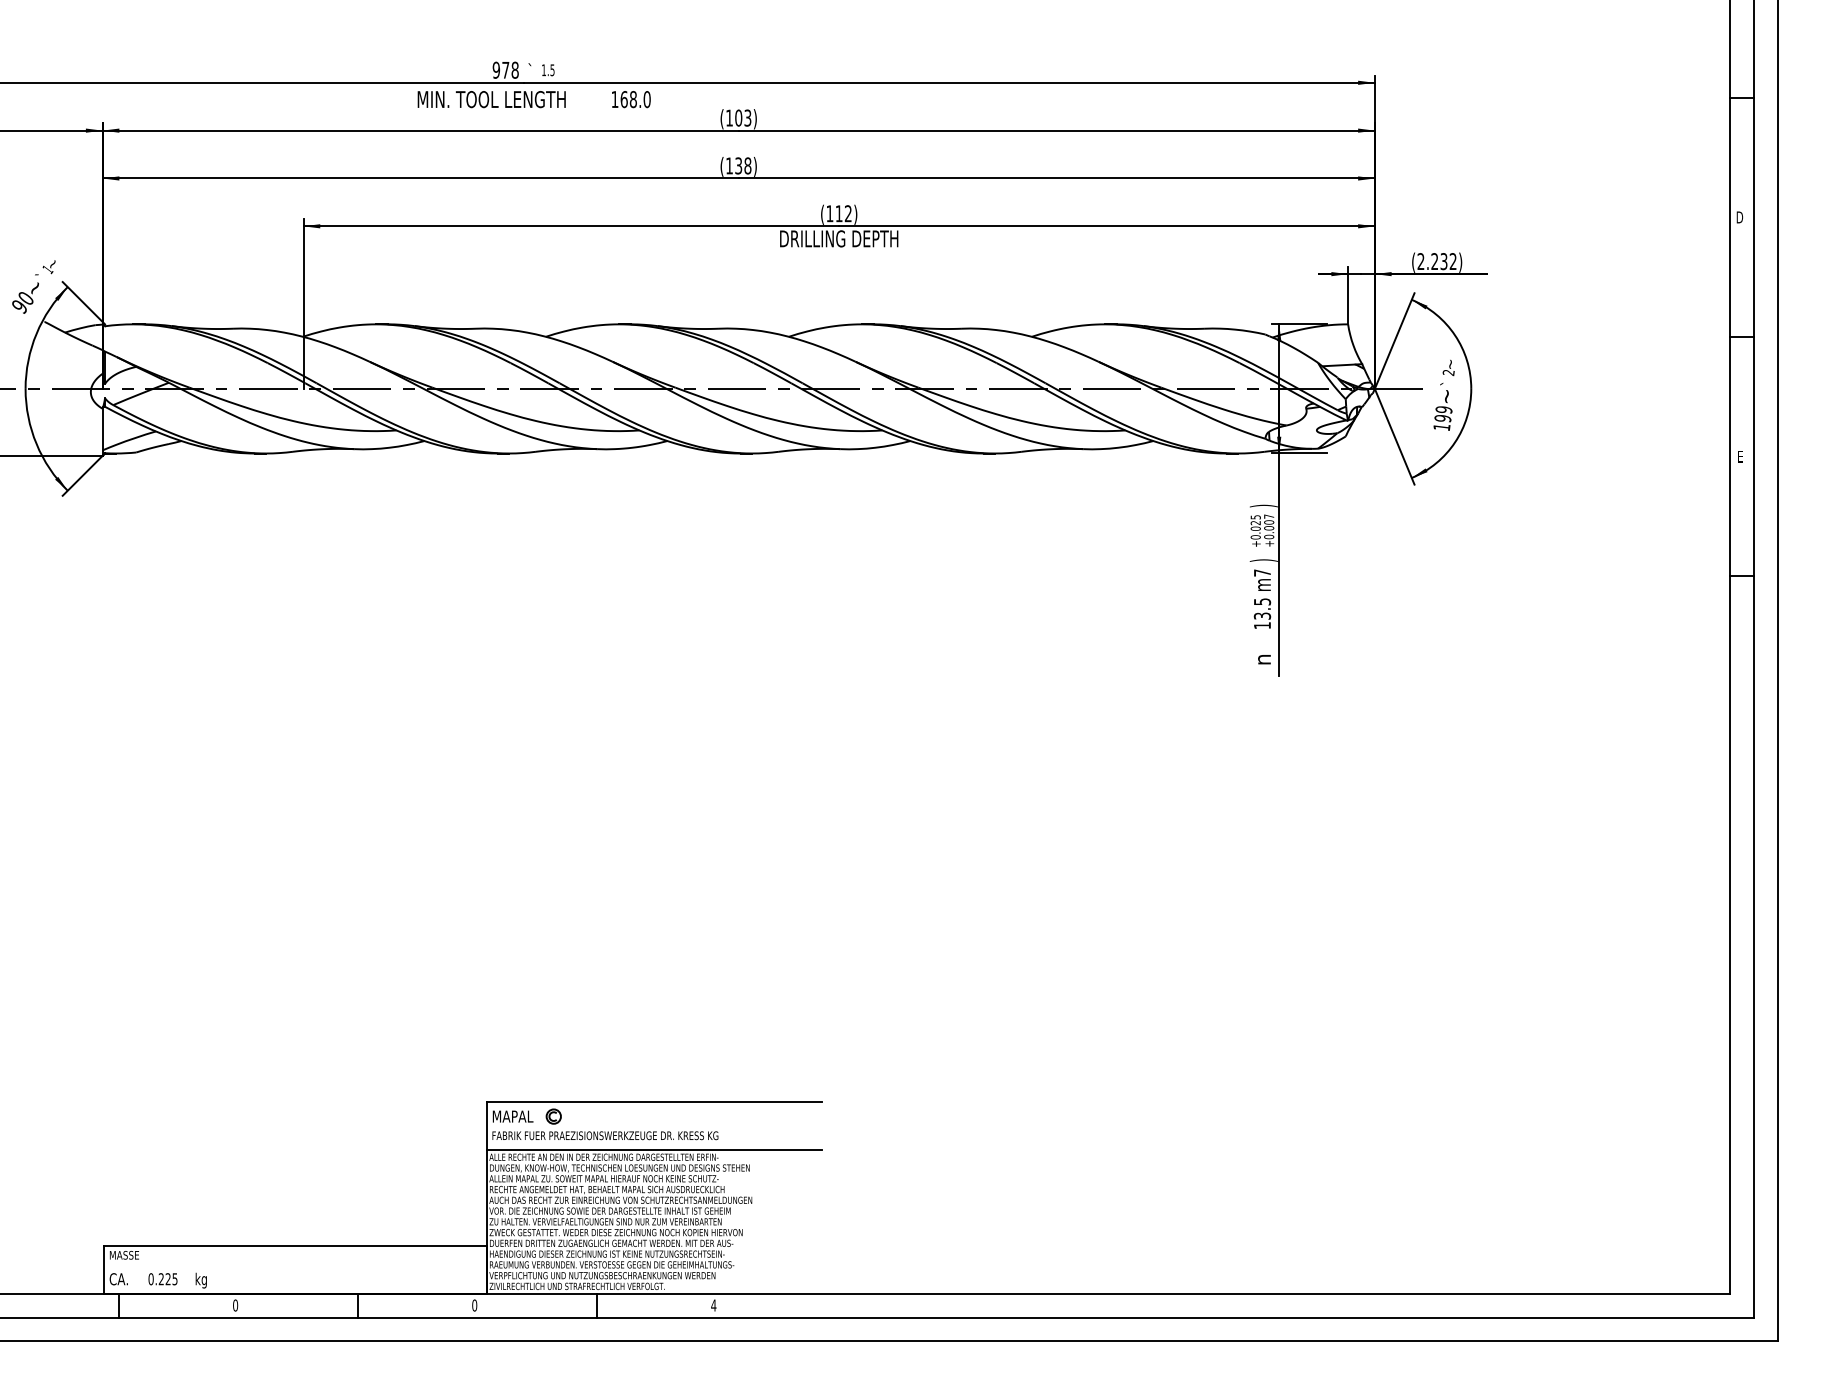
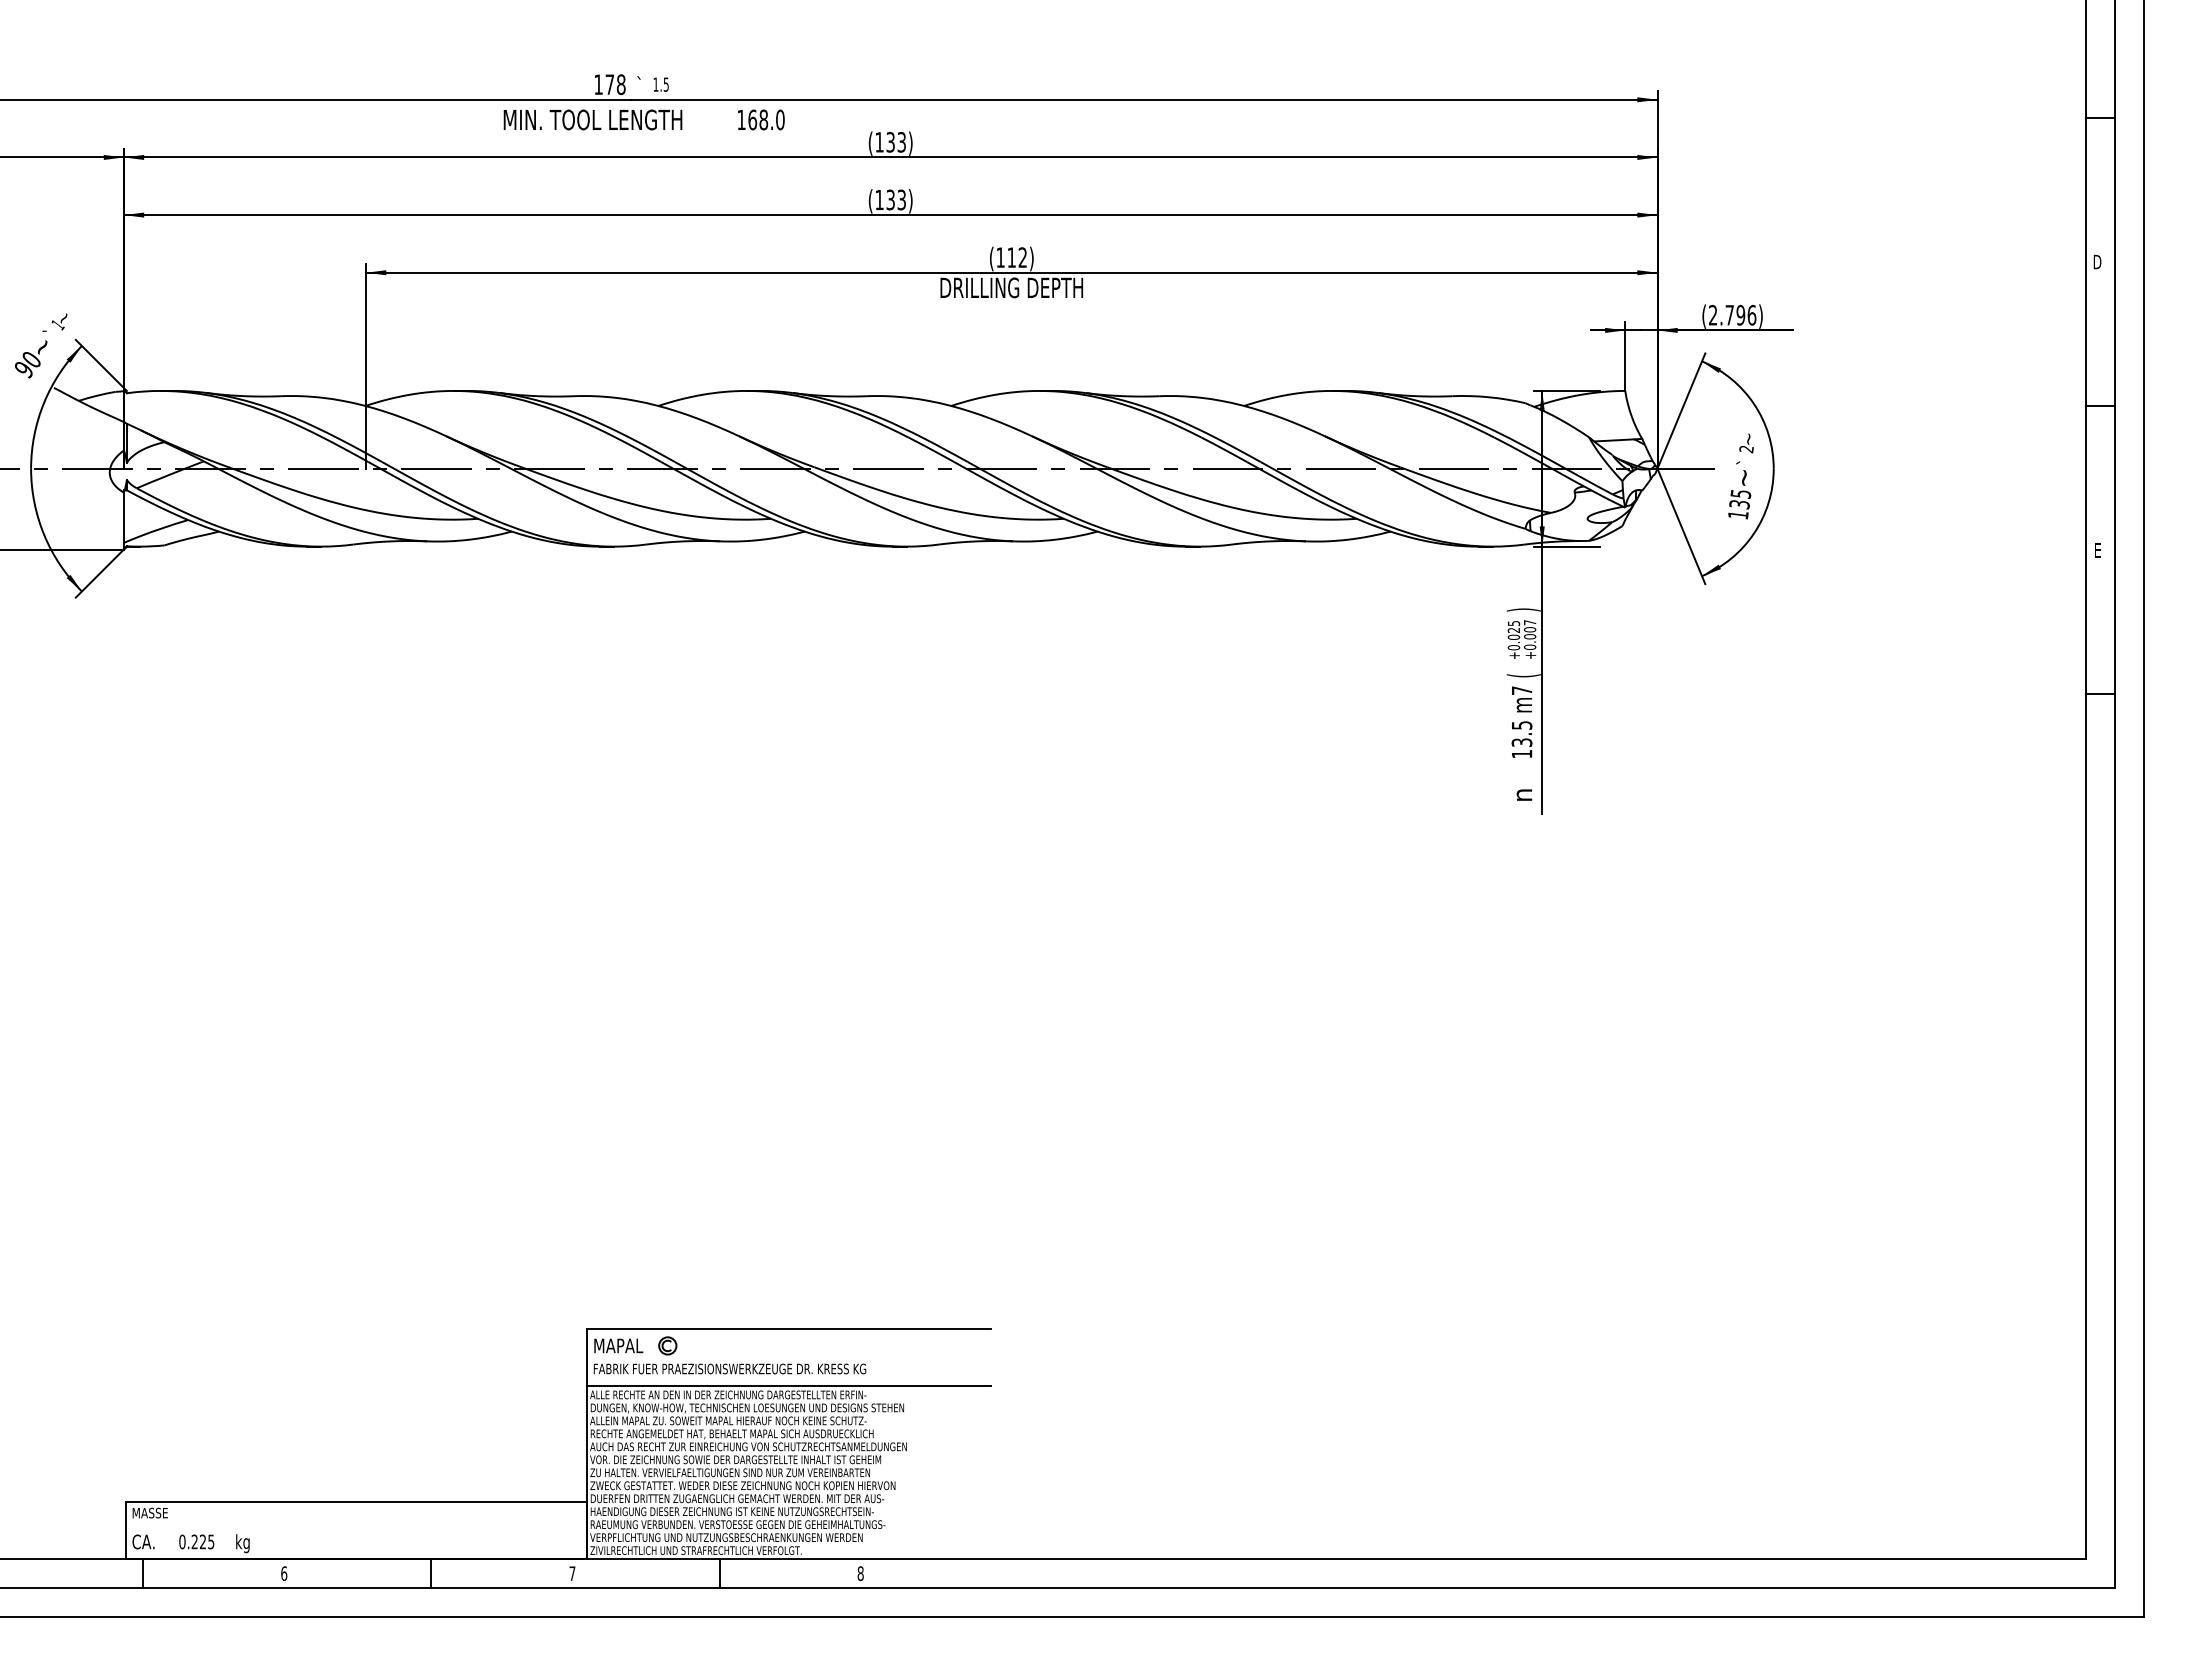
text: (496, 70) -> (598, 84), 978 -> 178
text: (738, 118) -> (890, 142), (103) -> (133)
text: (747, 165) -> (901, 199), (138) -> (133)
text: (1443, 260) -> (1740, 314), (2.232) -> (2.796)
text: (1442, 414) -> (1739, 499), 199 -> 135
text: (1263, 560) -> (1523, 675), ) -> (
text: (235, 1305) -> (284, 1573), 0 -> 6
text: (474, 1305) -> (572, 1573), 0 -> 7
text: (713, 1305) -> (860, 1573), 4 -> 8

